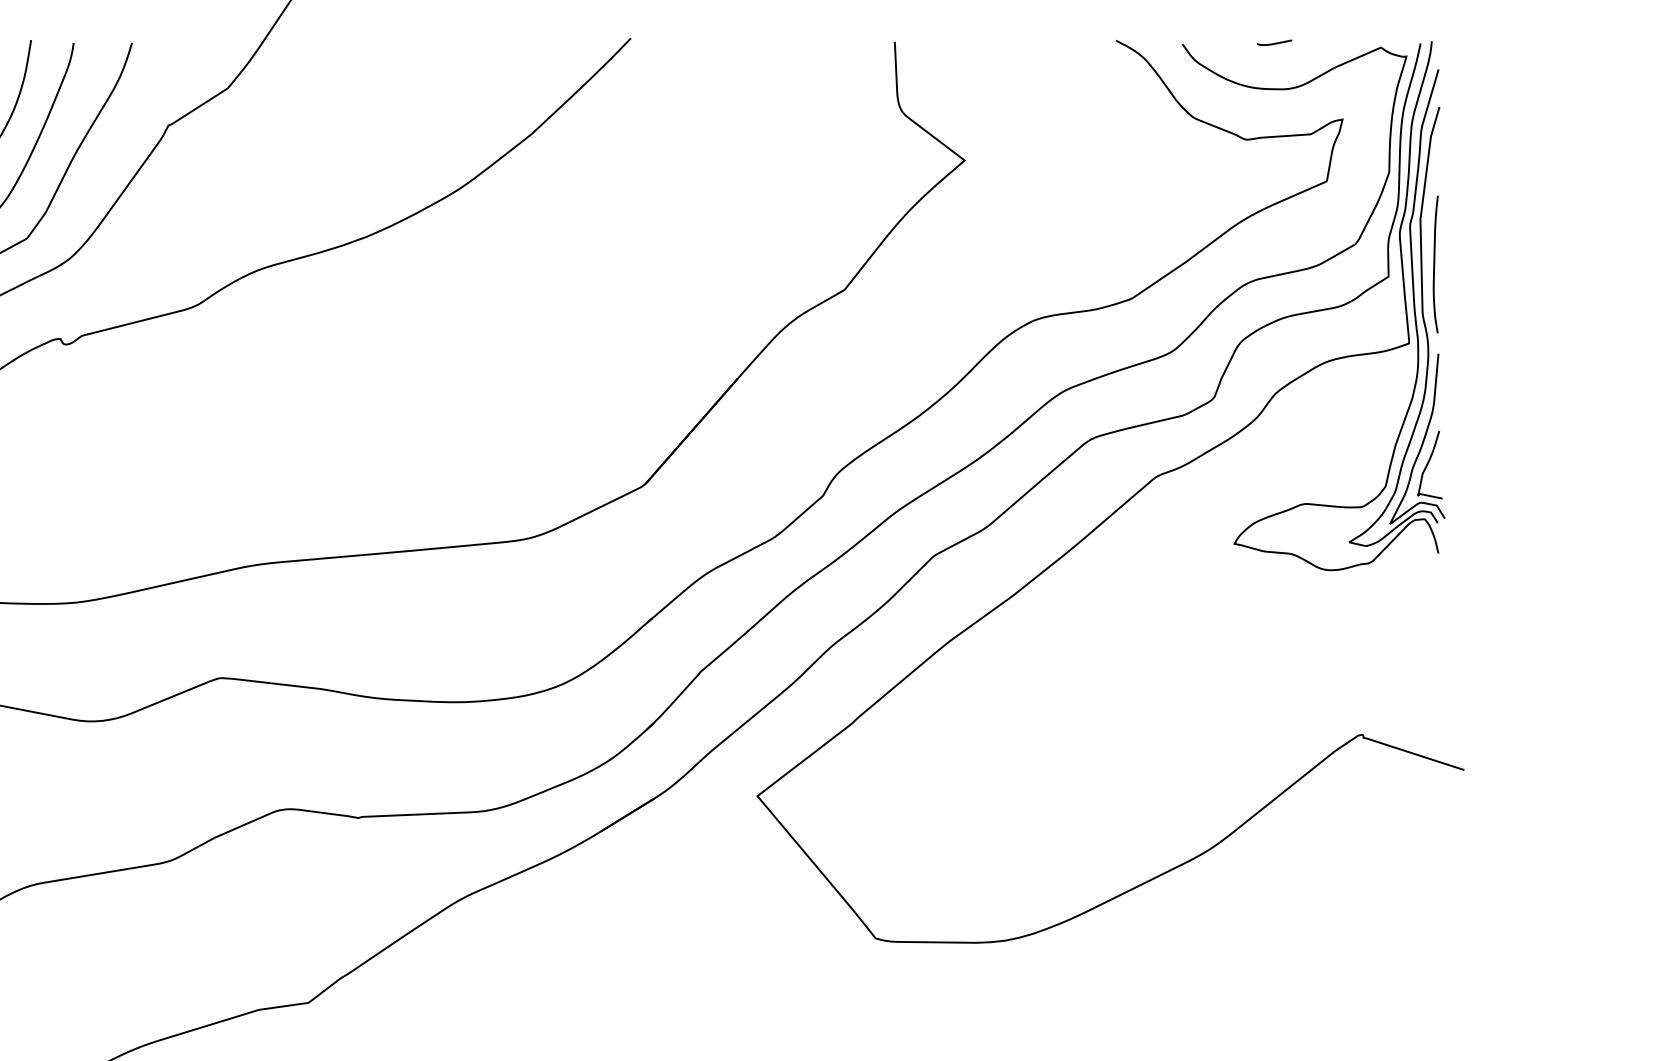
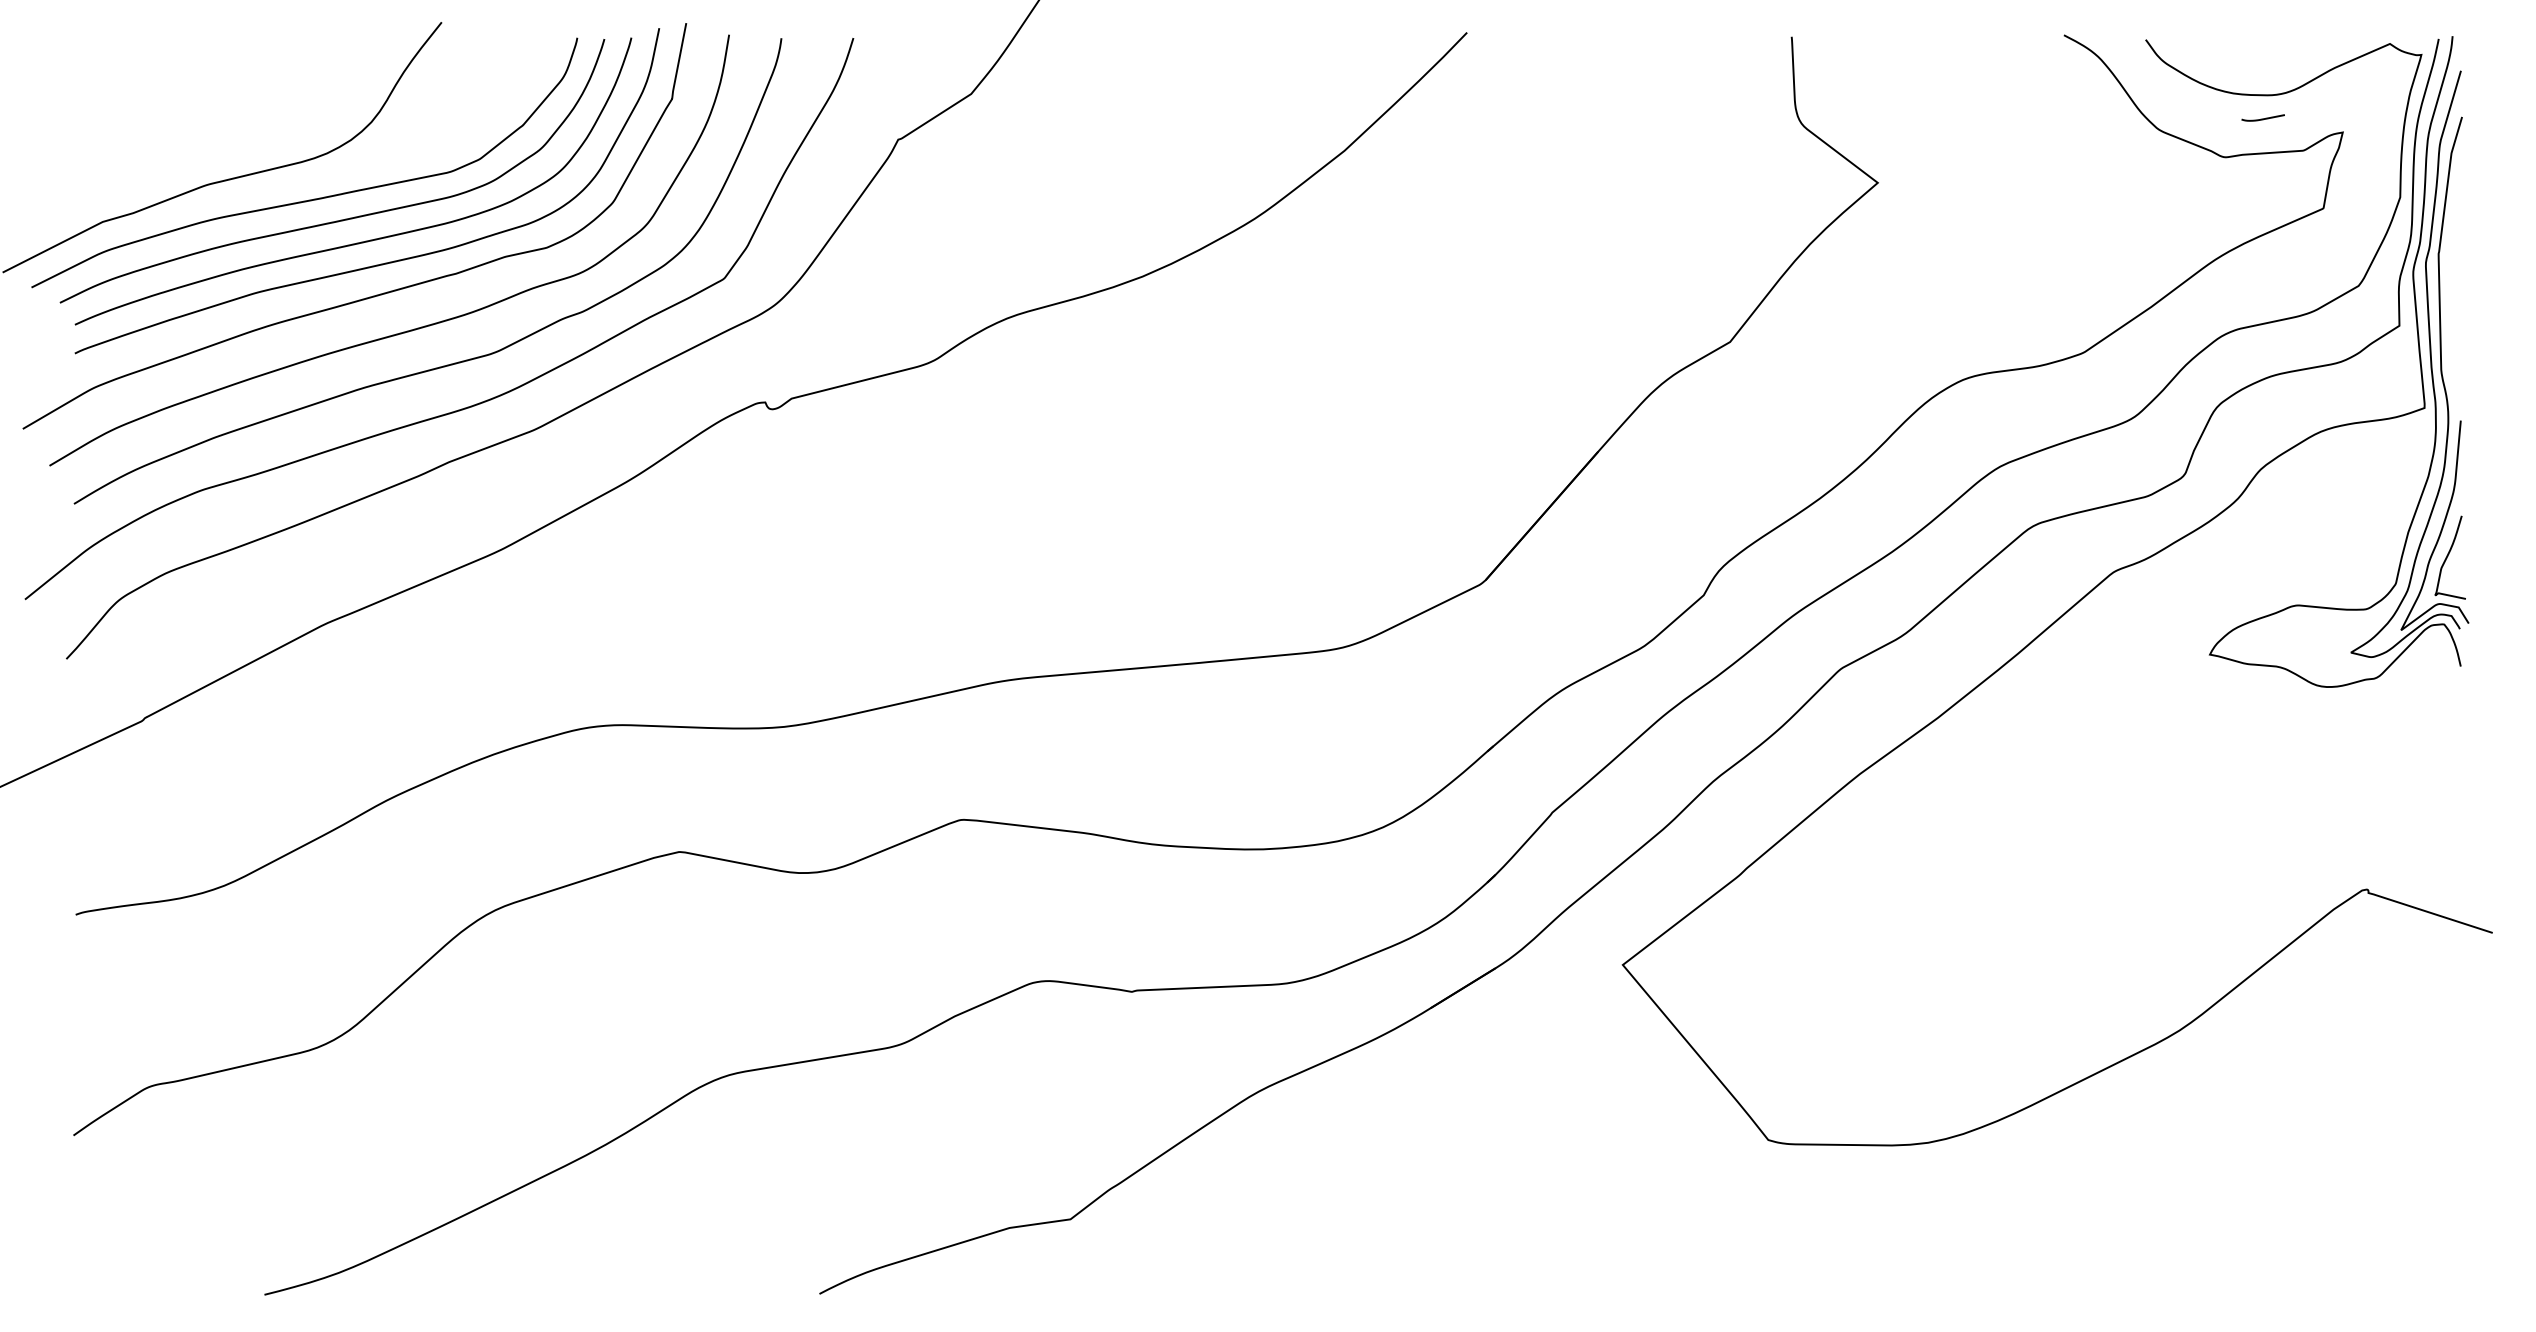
curve: (1274, 43) -> (2262, 118), moved
curve: (1434, 264) -> (2456, 310), removed

